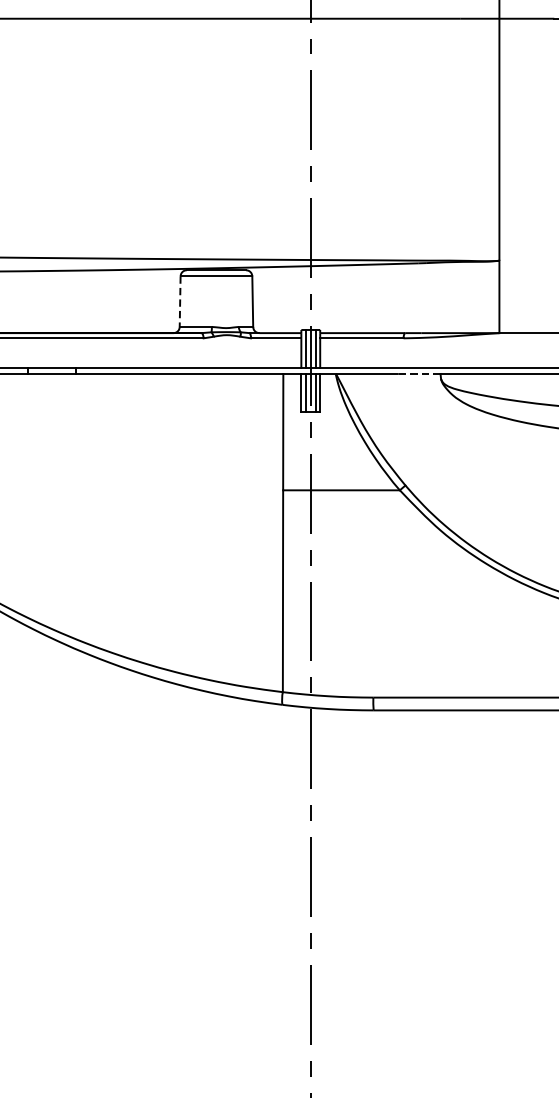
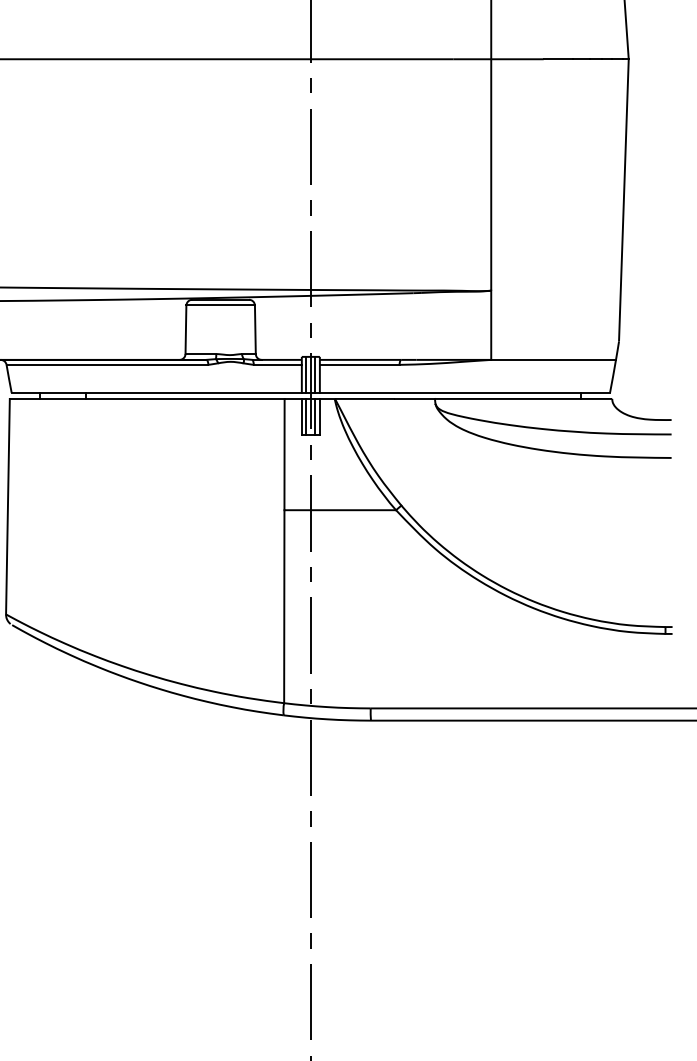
line: (179, 302) -> (185, 330), dashed -> solid
line: (419, 373) -> (414, 398), dashed -> solid

